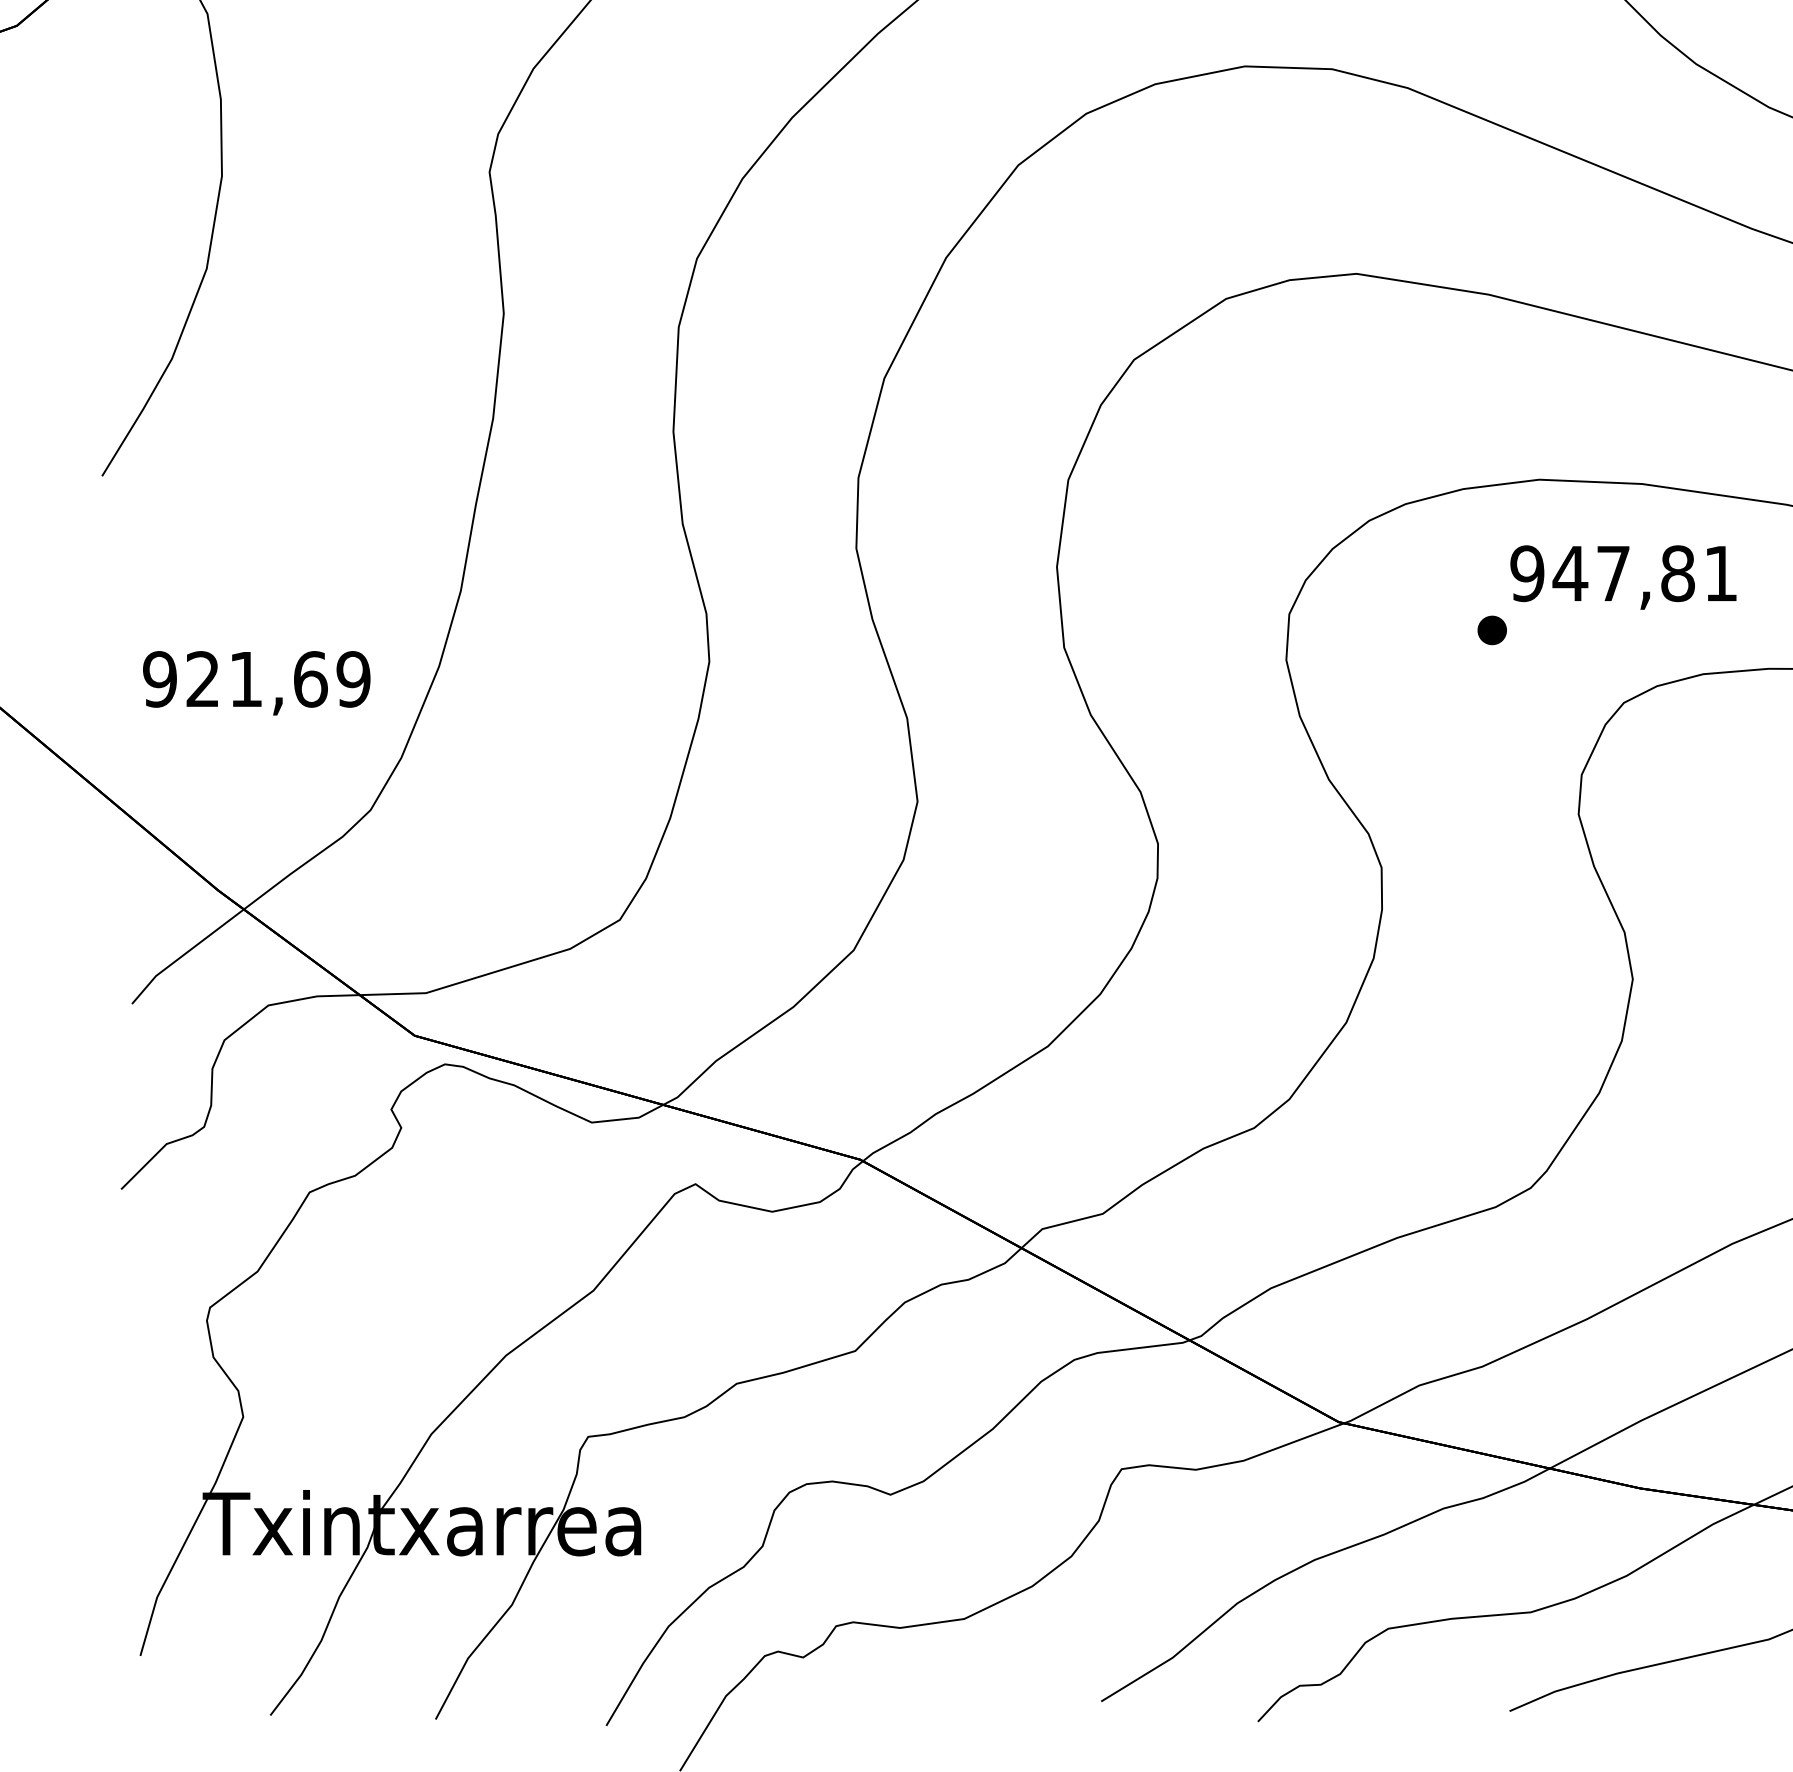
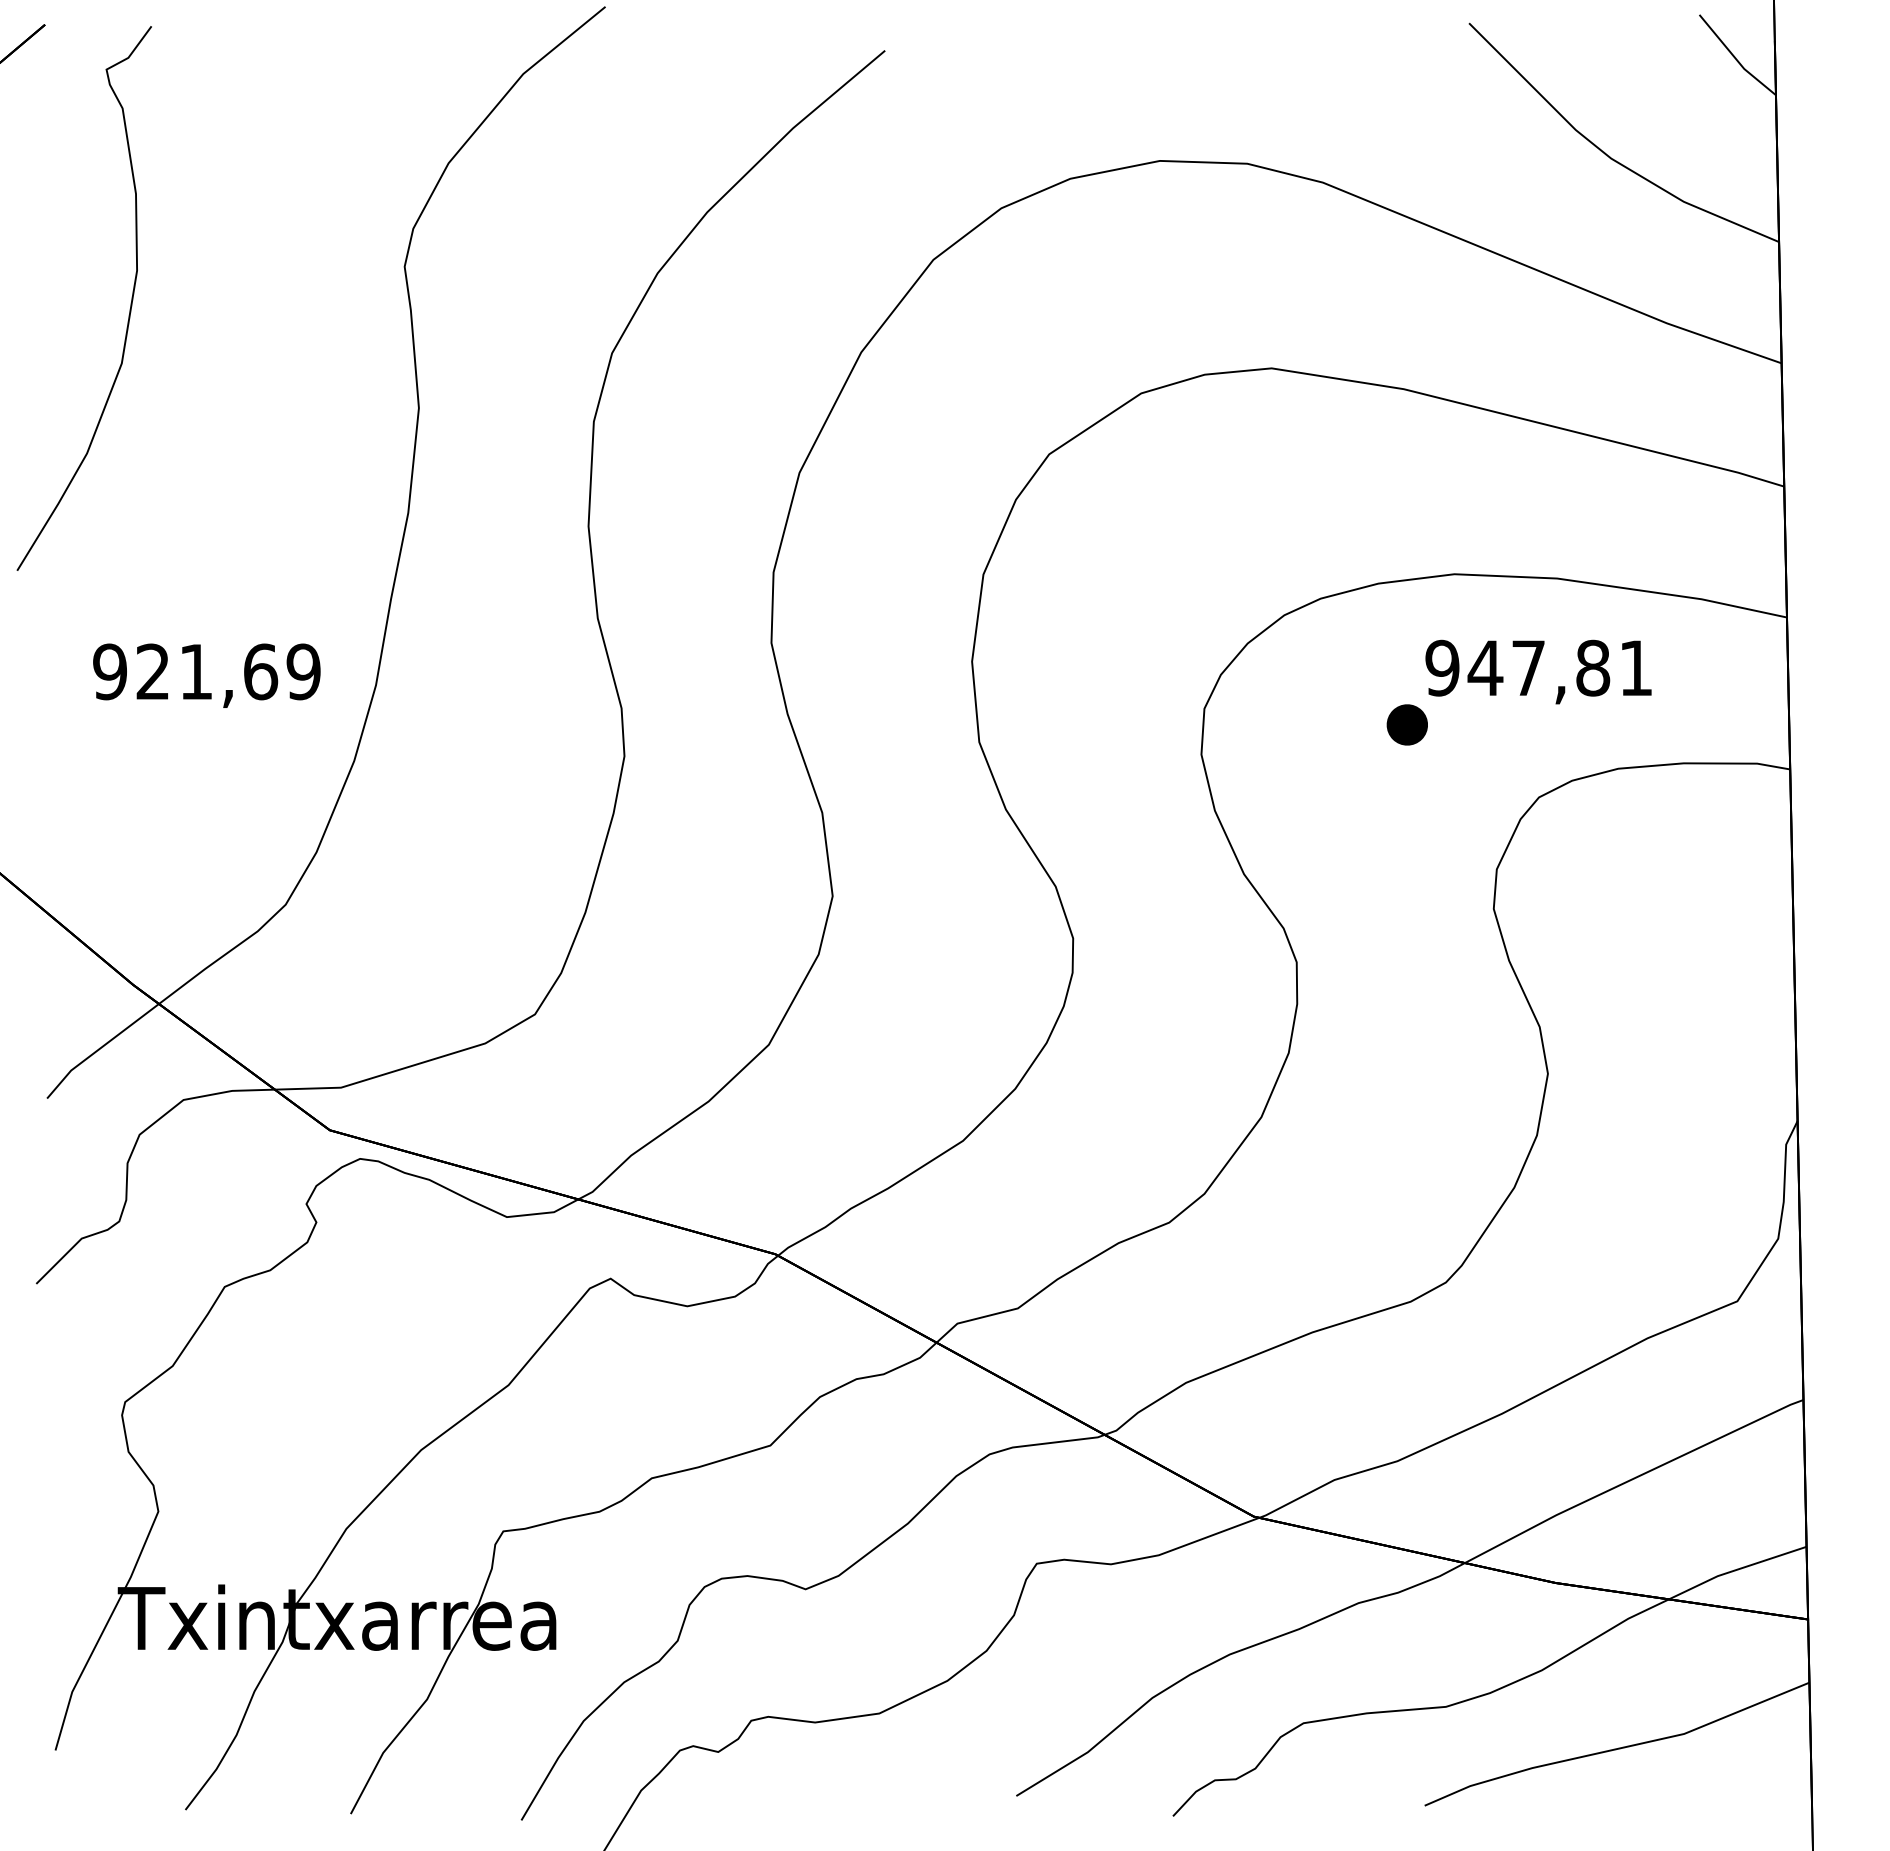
part: (1492, 629) -> (1407, 724), size x1.4
text: (256, 682) -> (206, 675), moved

